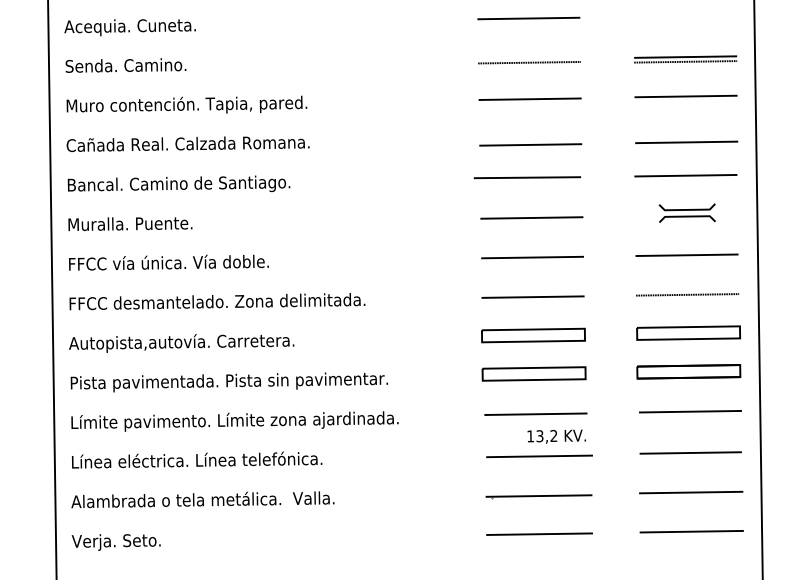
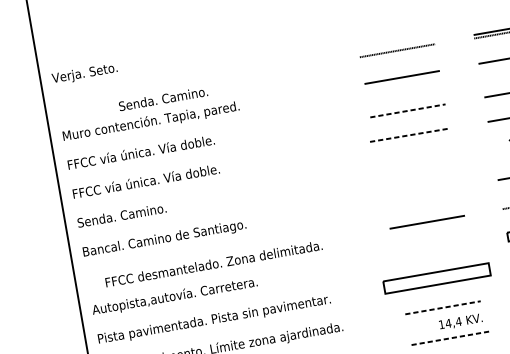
line: (528, 18) -> (391, 18), removed
text: (129, 27) -> (100, 71), Acequia. Cuneta. -> Verja. Seto.
text: (125, 65) -> (163, 99), moved
text: (187, 144) -> (156, 150), Cañada Real. Calzada Romana. -> FFCC vía única. Vía doble.
line: (531, 144) -> (408, 110), solid -> dashed
line: (527, 177) -> (409, 135), solid -> dashed
text: (179, 183) -> (154, 179), Bancal. Camino de Santiago. -> FFCC vía única. Vía doble.
line: (531, 217) -> (416, 164), removed
text: (130, 223) -> (123, 215), Muralla. Puente. -> Senda. Camino.
line: (532, 257) -> (422, 193), removed
text: (180, 262) -> (164, 237), FFCC vía única. Vía doble. -> Bancal. Camino de Santiago.
text: (217, 301) -> (213, 263), moved
part: (533, 335) -> (432, 250), removed
part: (533, 373) -> (436, 278), size x1.4
line: (535, 414) -> (442, 308), solid -> dashed
text: (546, 435) -> (453, 322), 13,2 -> 14,4
line: (540, 456) -> (451, 338), solid -> dashed

